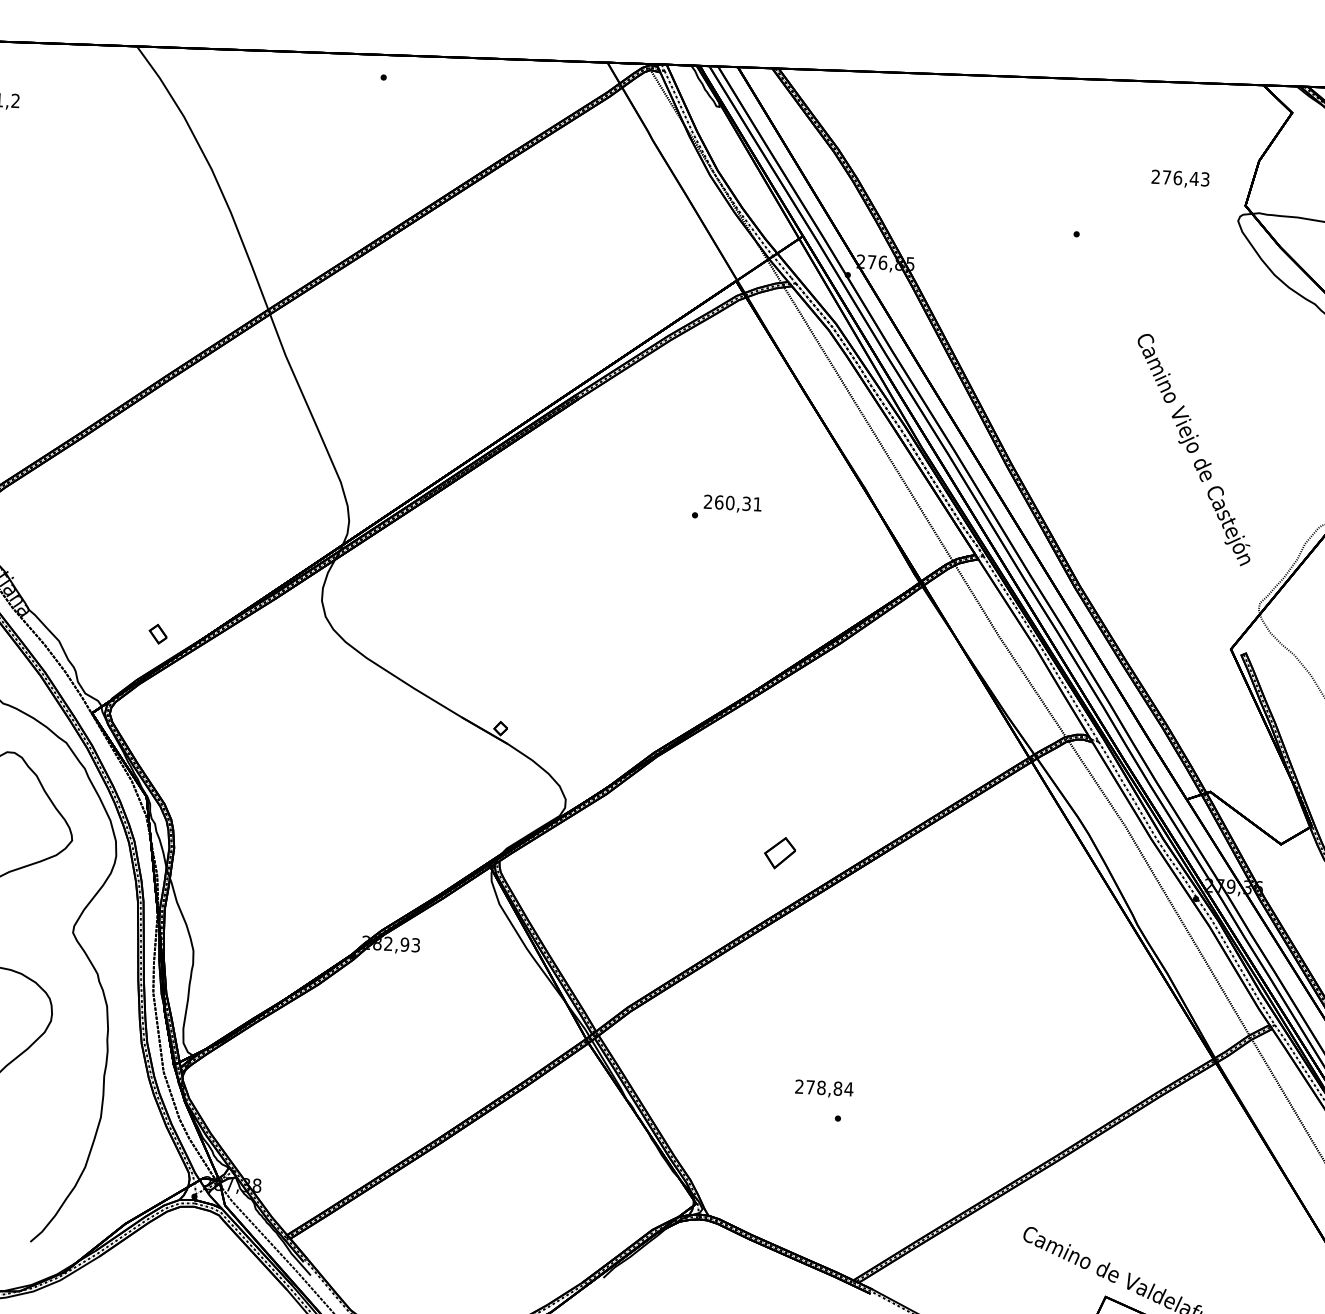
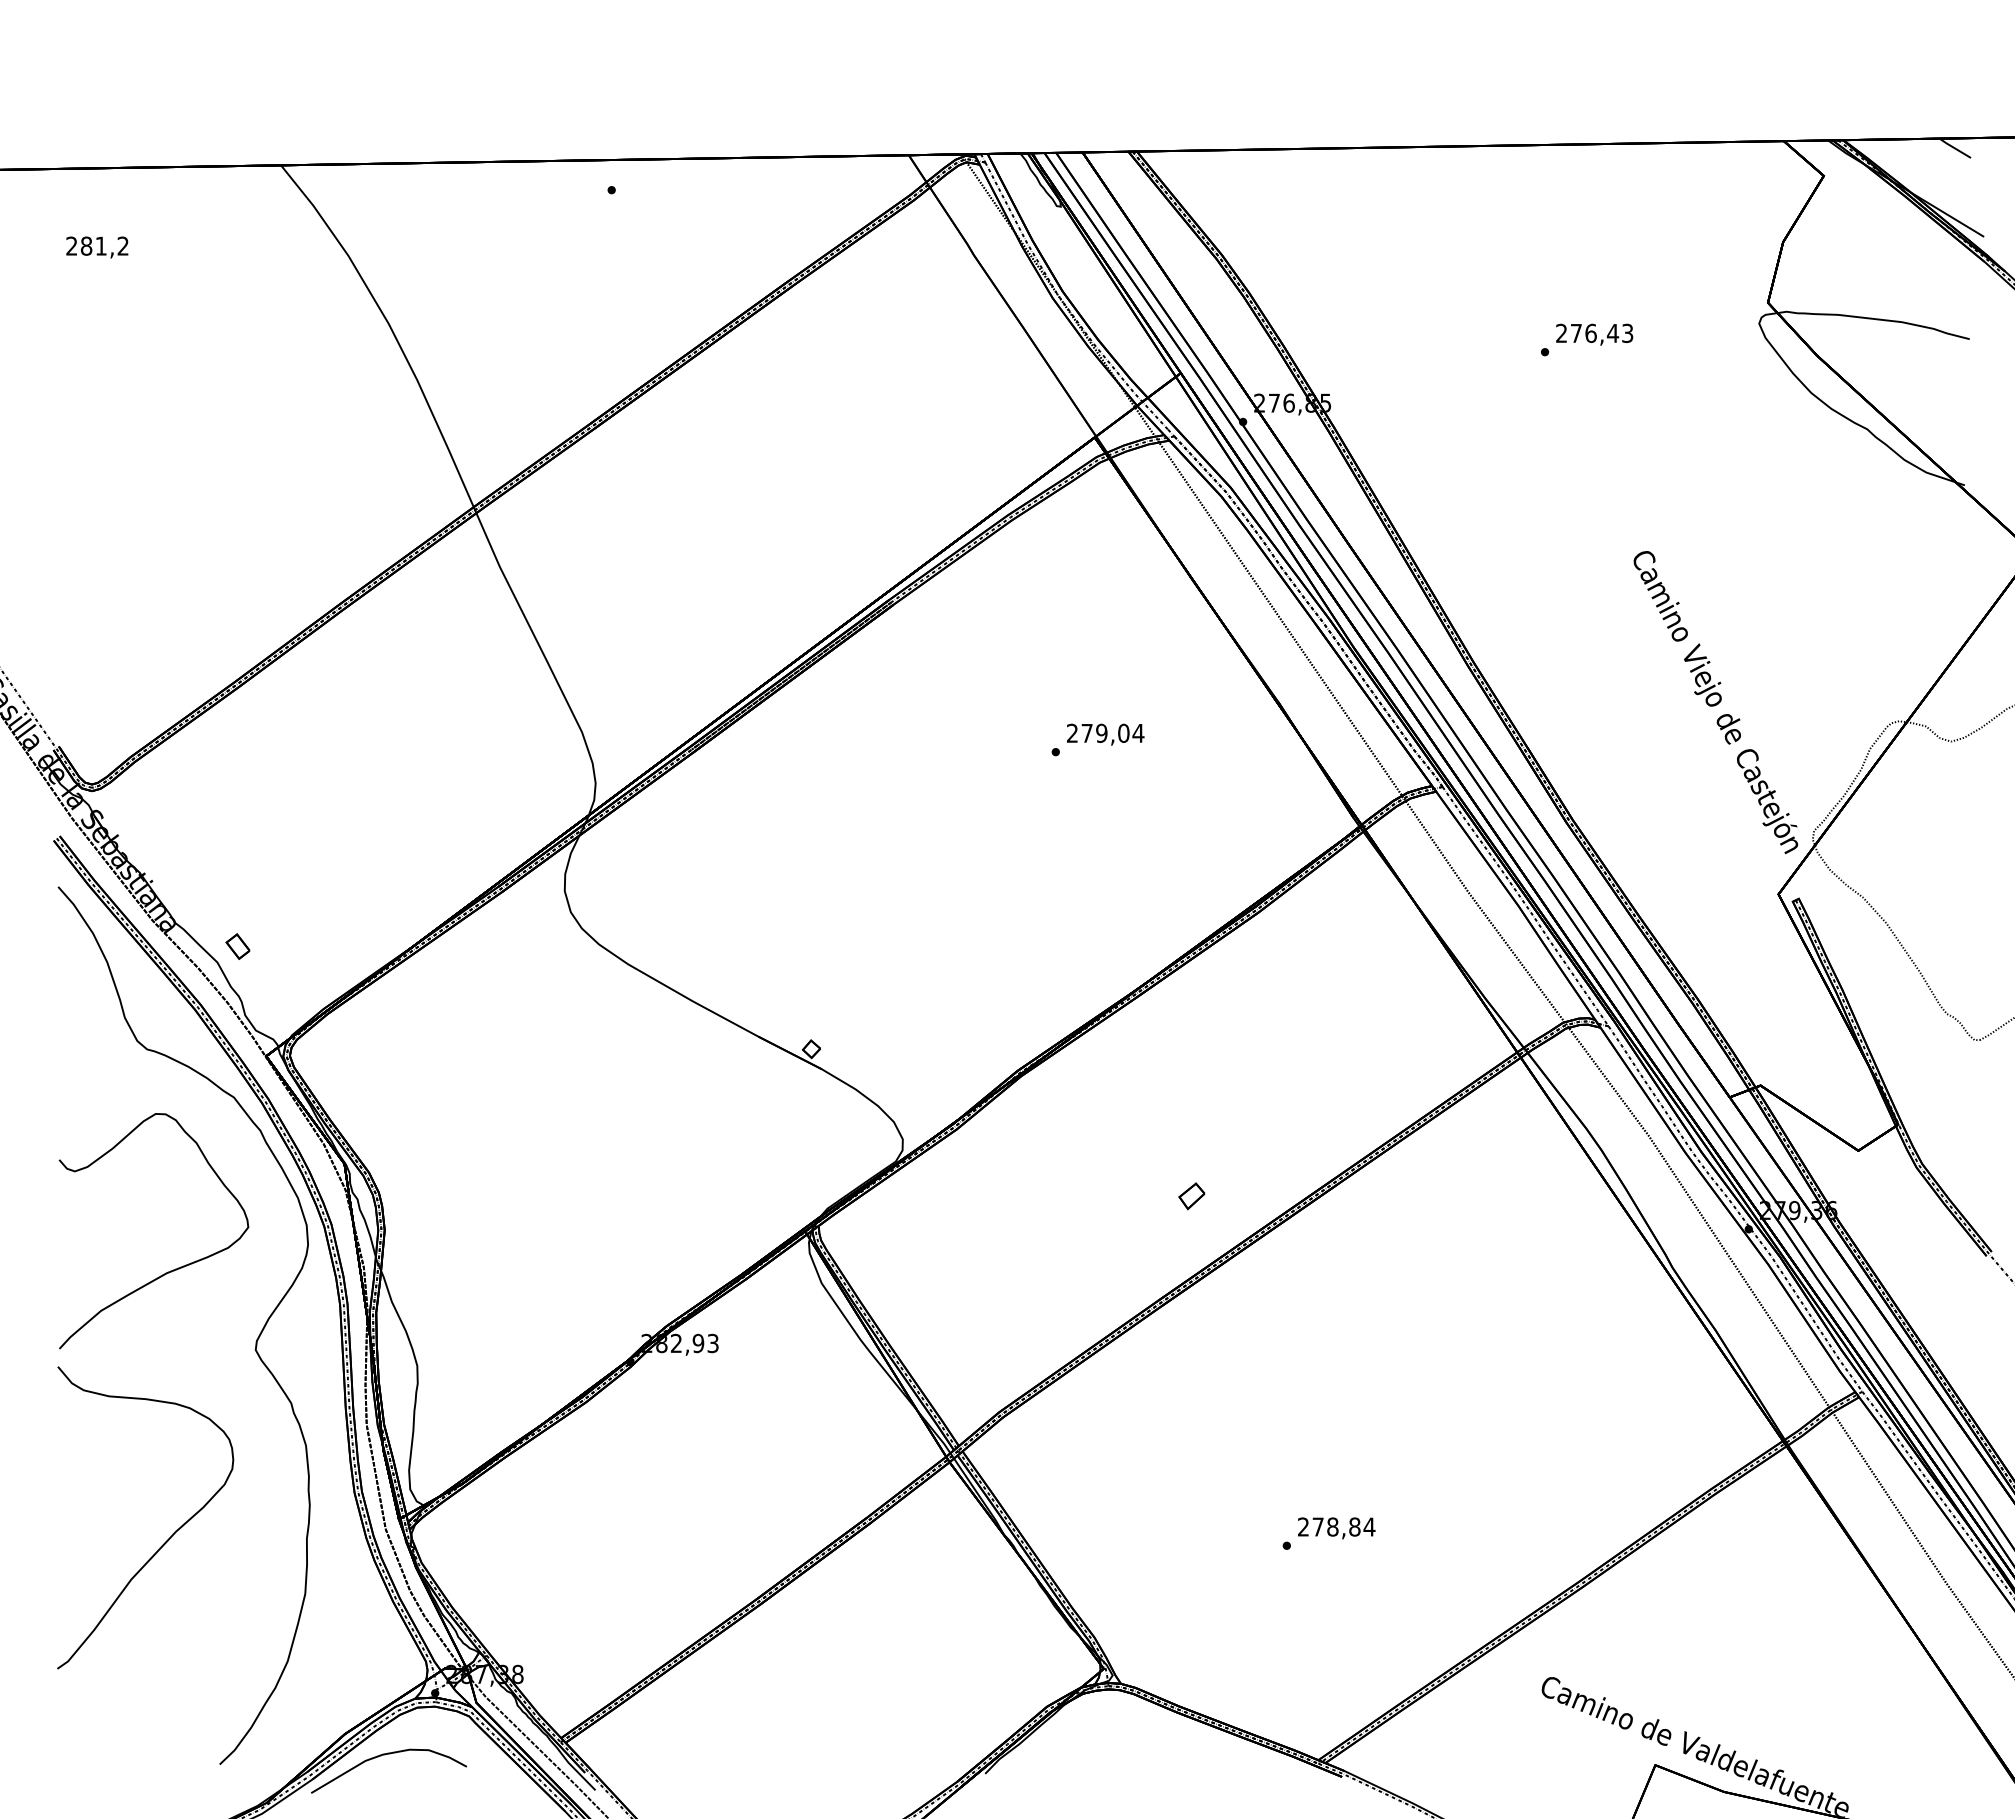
text: (1180, 178) -> (1594, 334), moved
text: (1193, 450) -> (1715, 702), moved
text: (738, 502) -> (1112, 732), 260,31 -> 279,04
part: (157, 634) -> (237, 946), moved
part: (779, 853) -> (1191, 1196), size x0.62
text: (824, 1089) -> (1336, 1528), moved
curve: (154, 1241) -> (385, 1755), added

